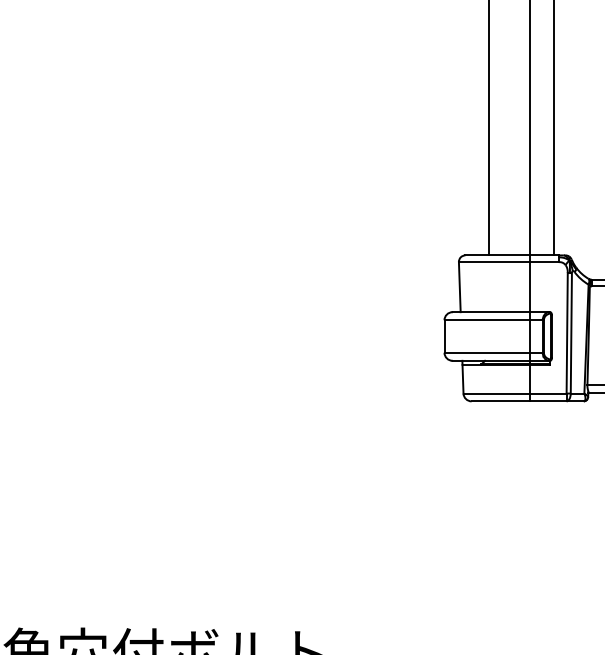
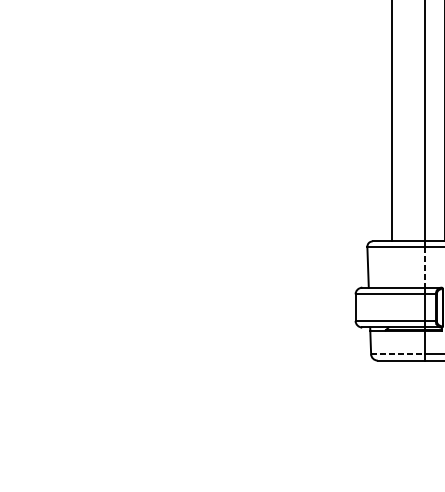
line: (529, 287) -> (425, 267), solid -> dashed
line: (497, 393) -> (398, 354), solid -> dashed

